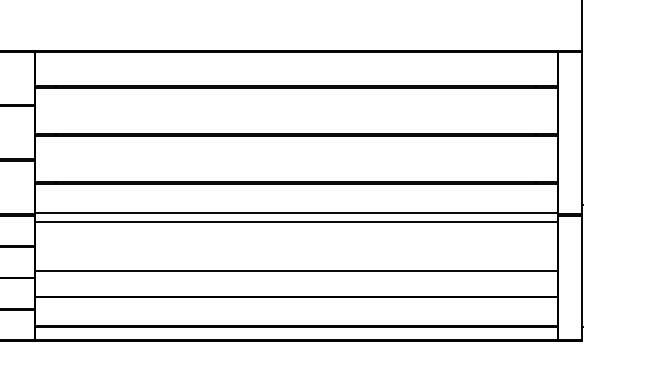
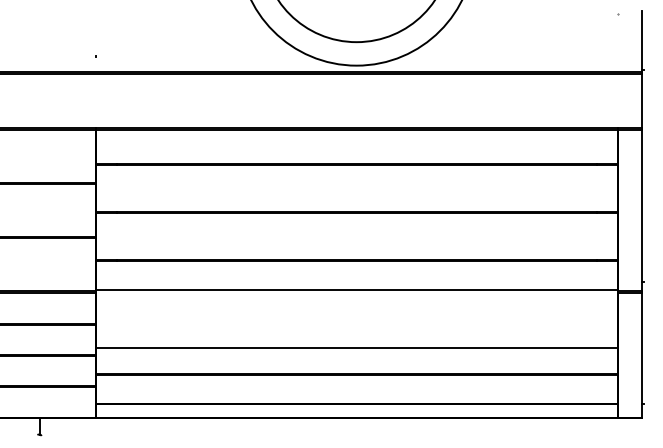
line: (296, 221) -> (356, 299), removed

